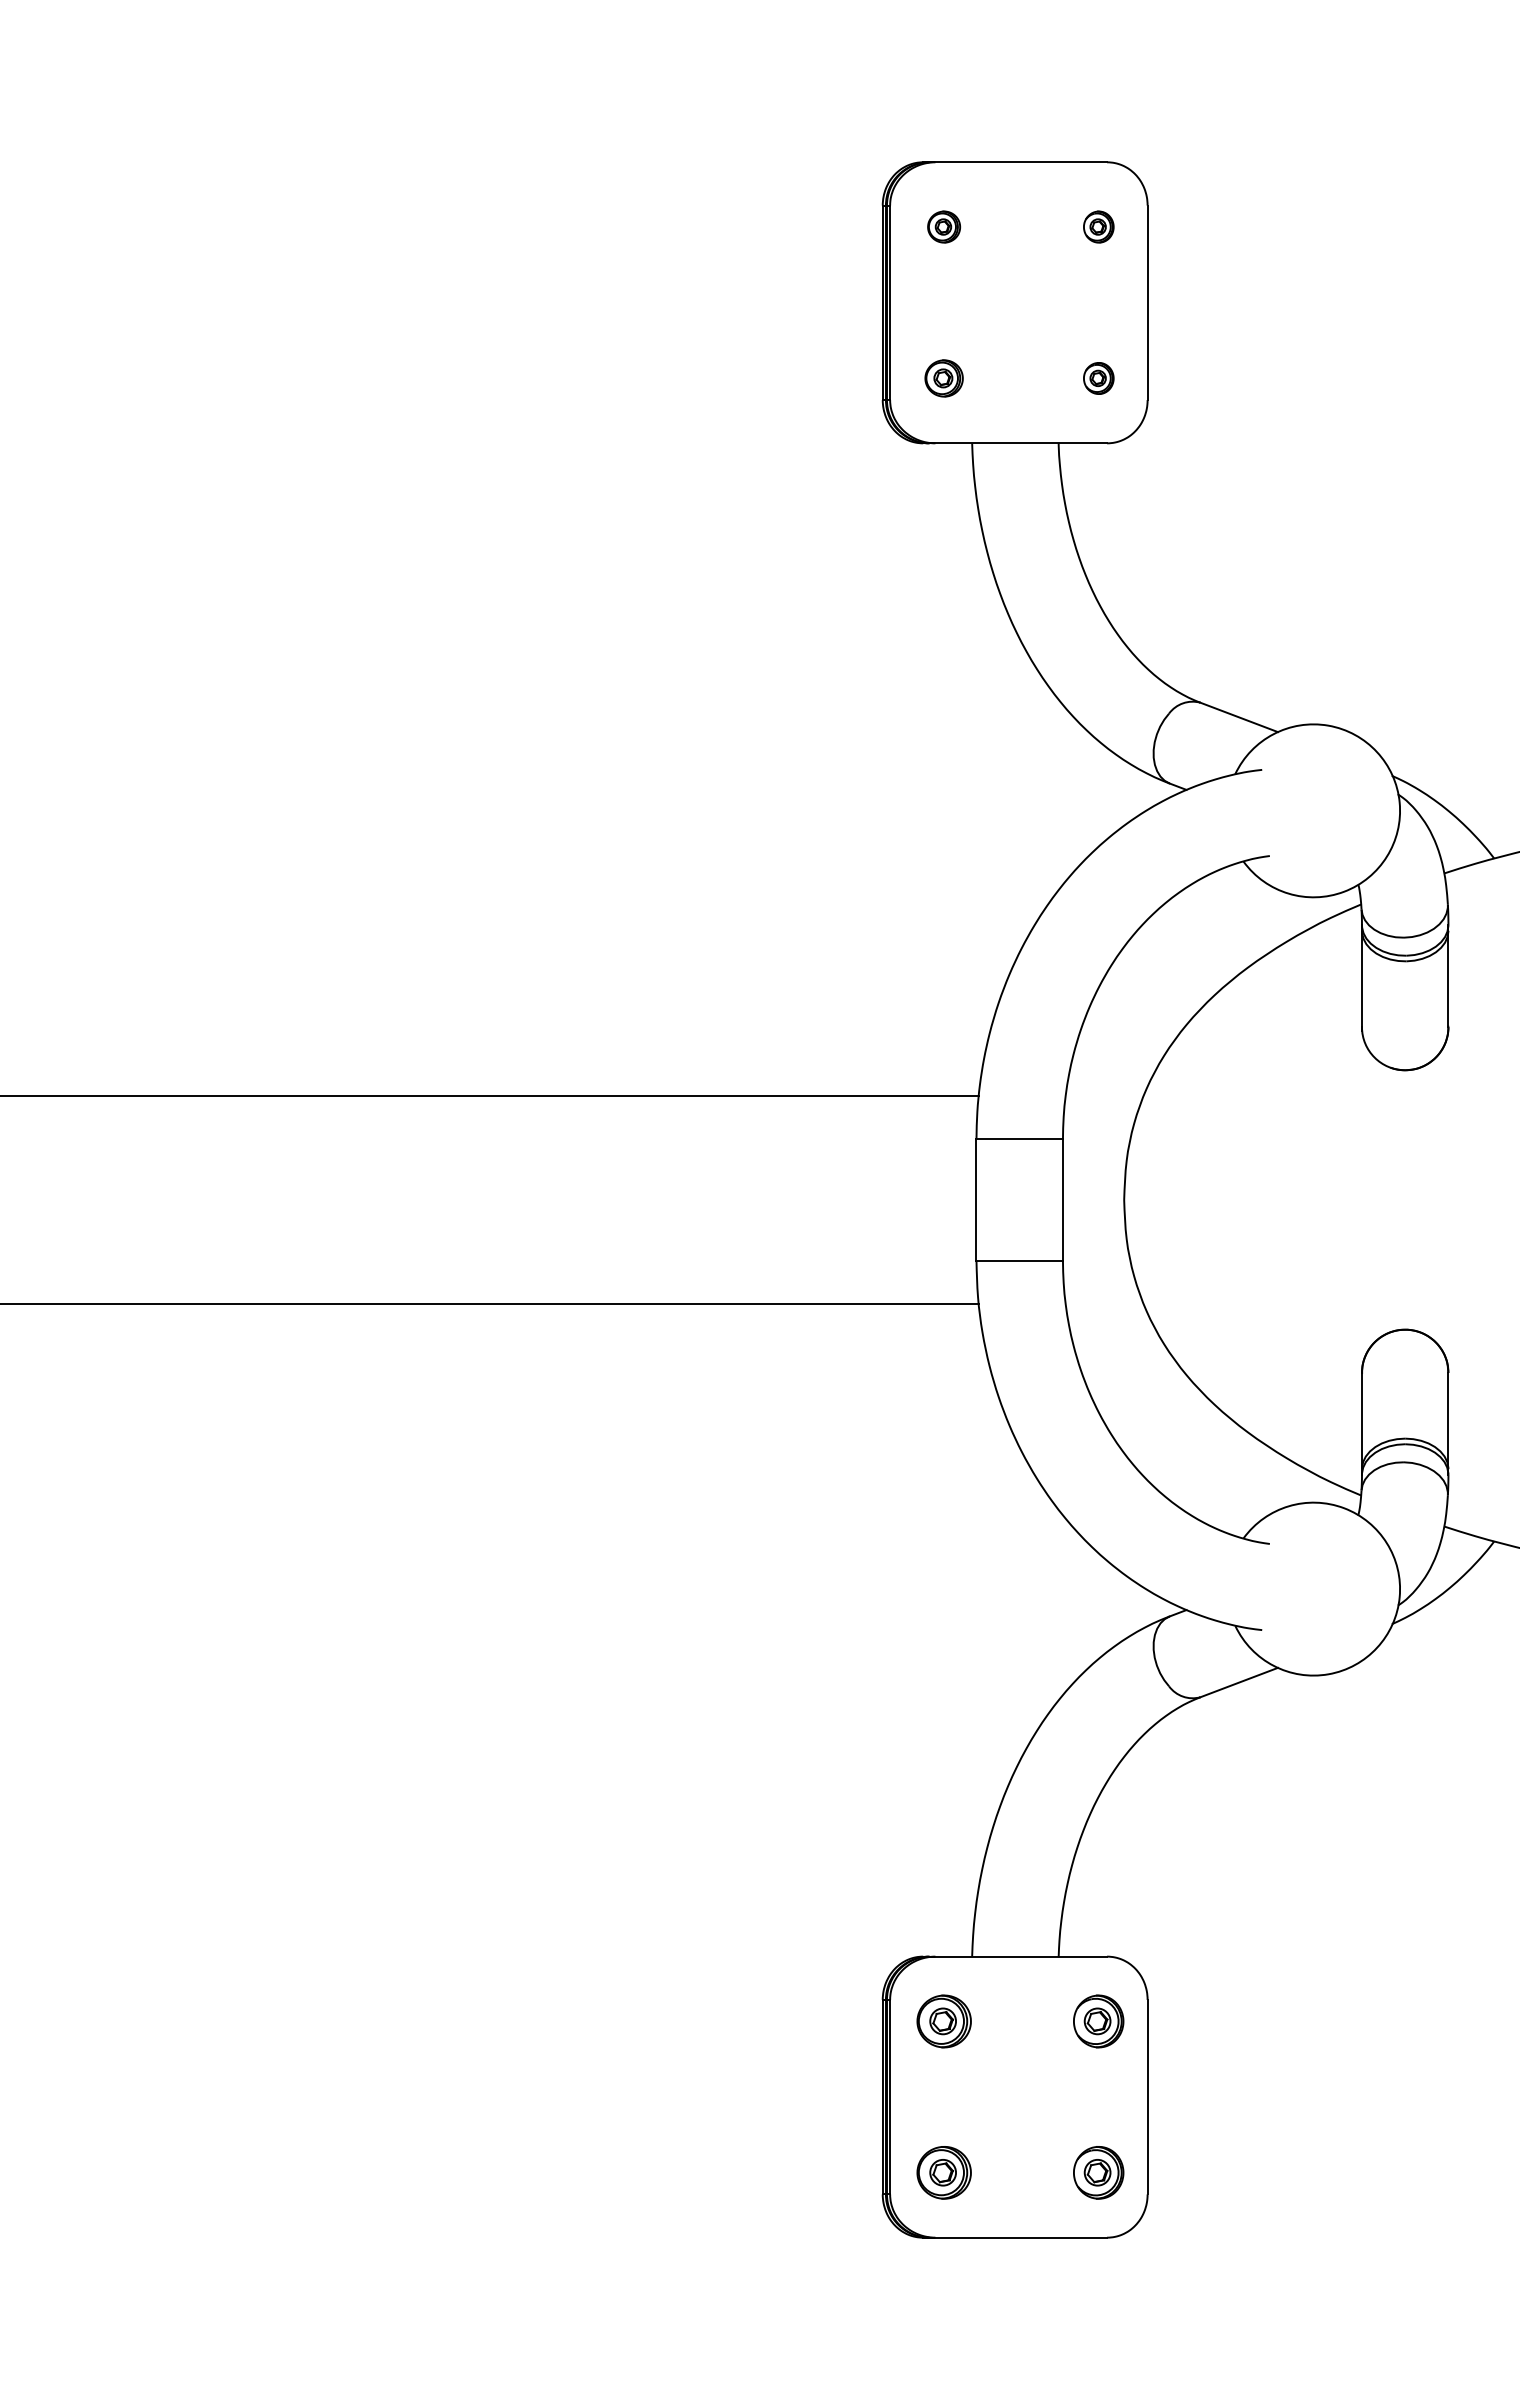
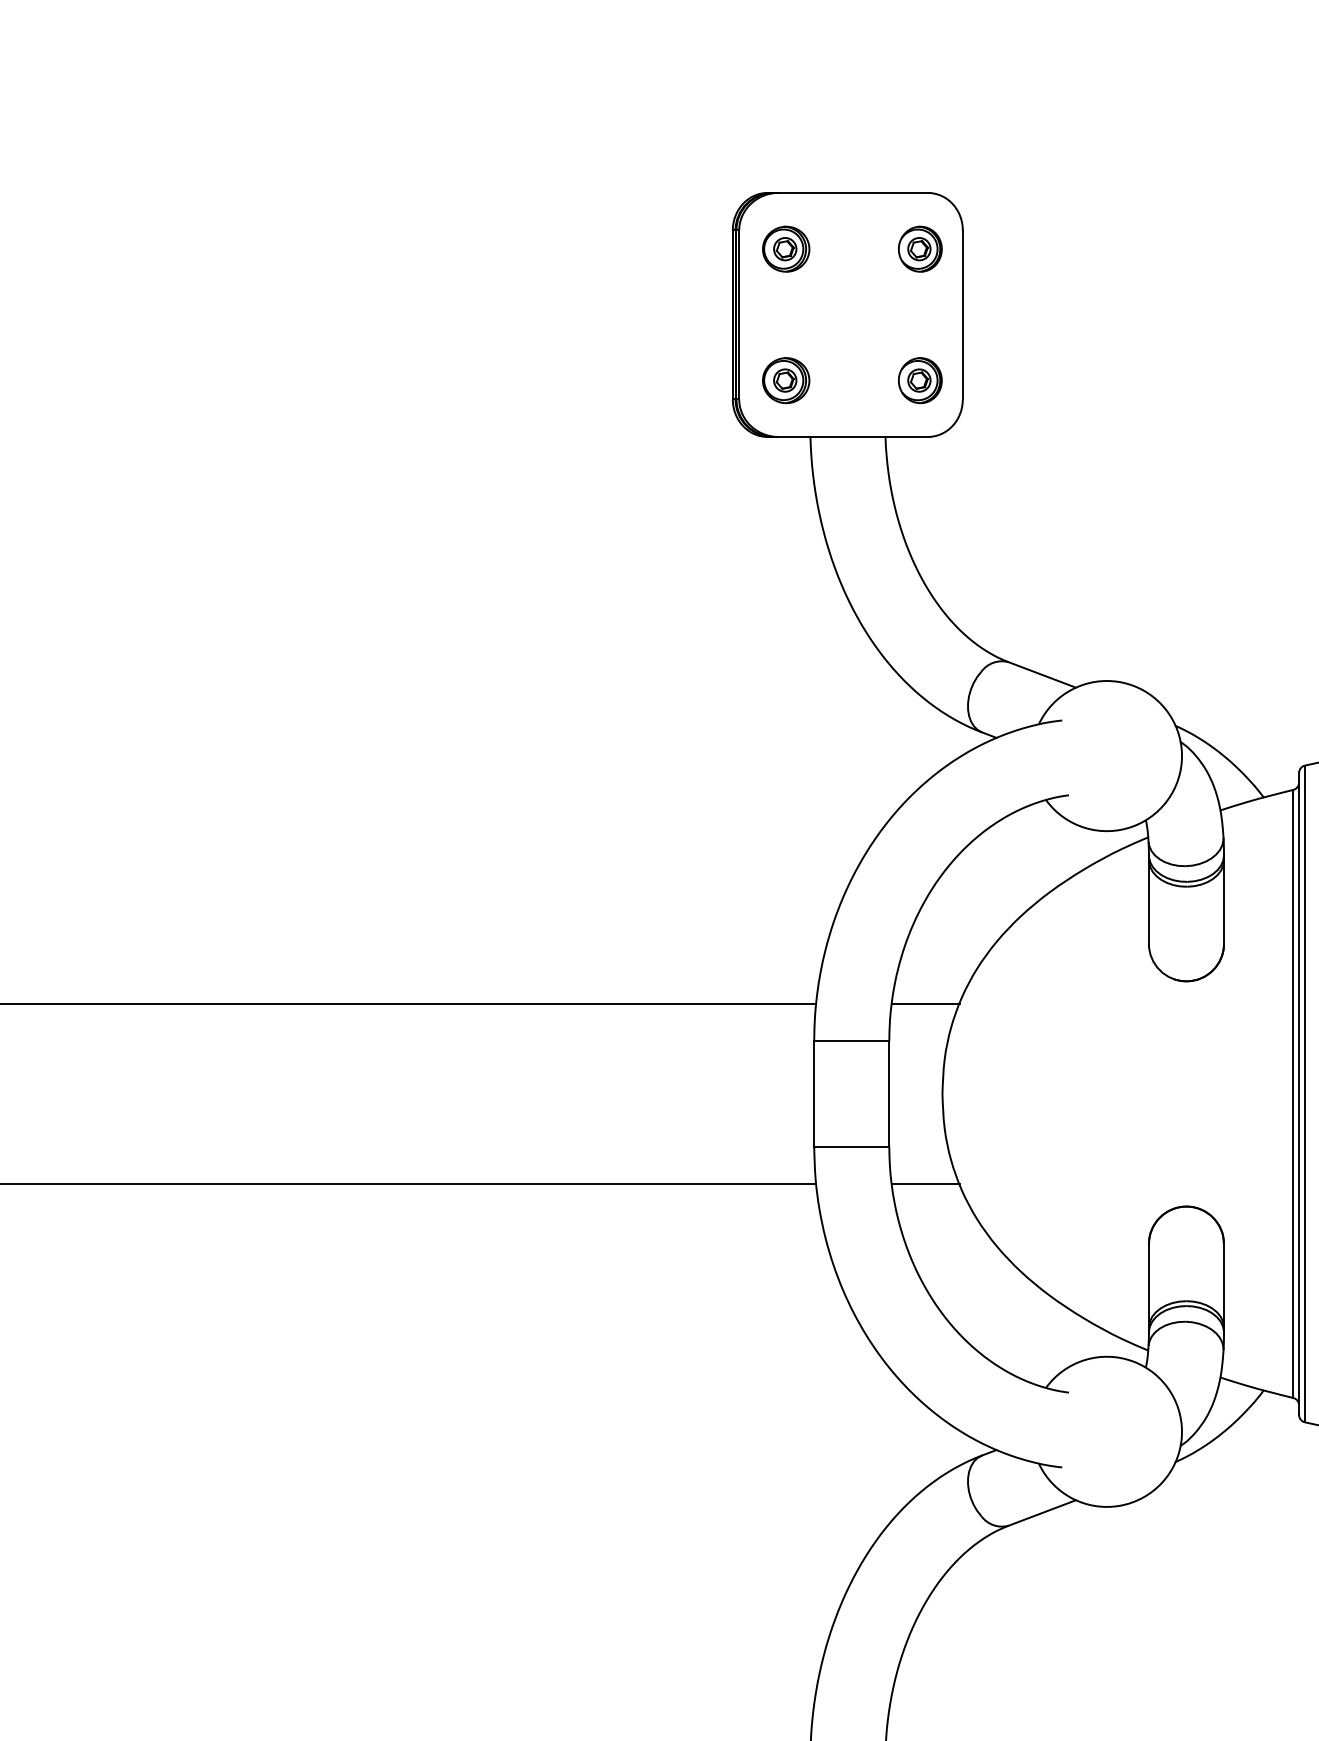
part: (943, 226) -> (785, 248), size x1.67
part: (1098, 226) -> (920, 248), size x1.67
part: (943, 378) -> (785, 380), size x1.43
part: (1098, 378) -> (920, 380), size x1.67
line: (1104, 1096) -> (925, 1004), added
line: (1104, 1303) -> (925, 1183), added

